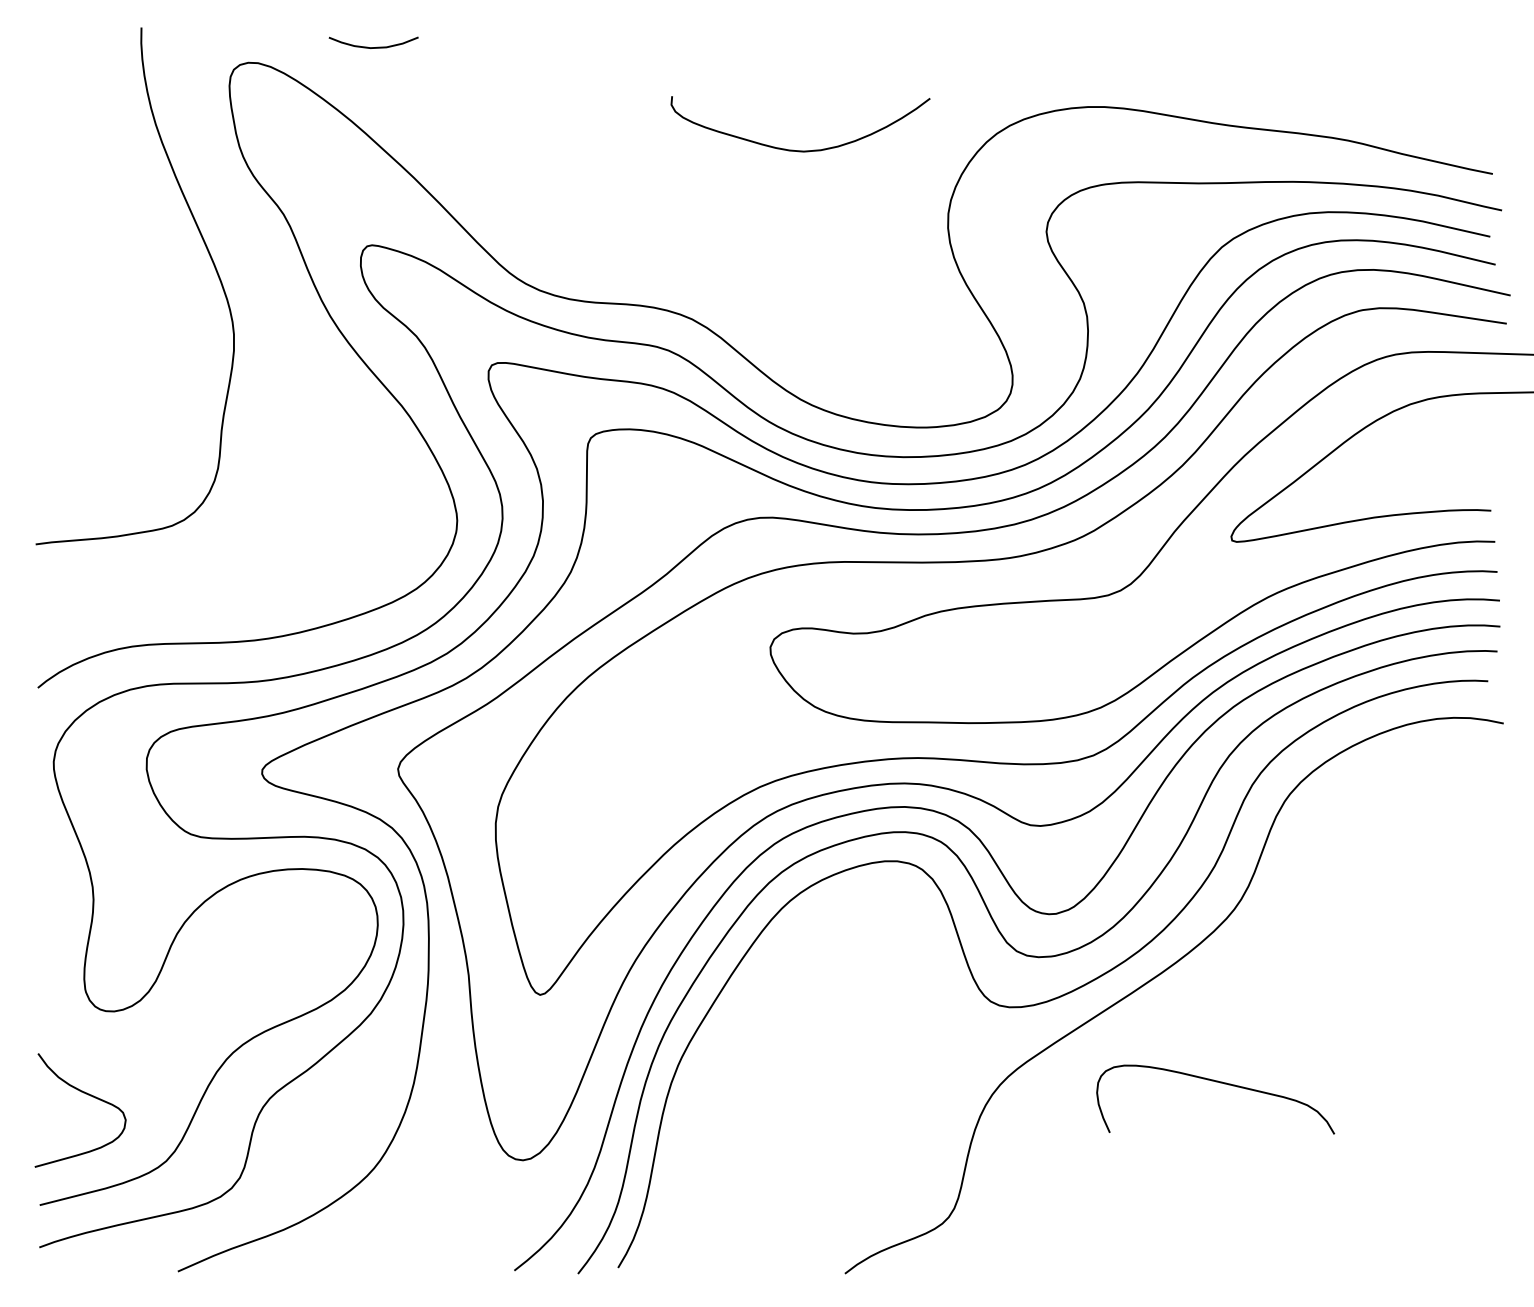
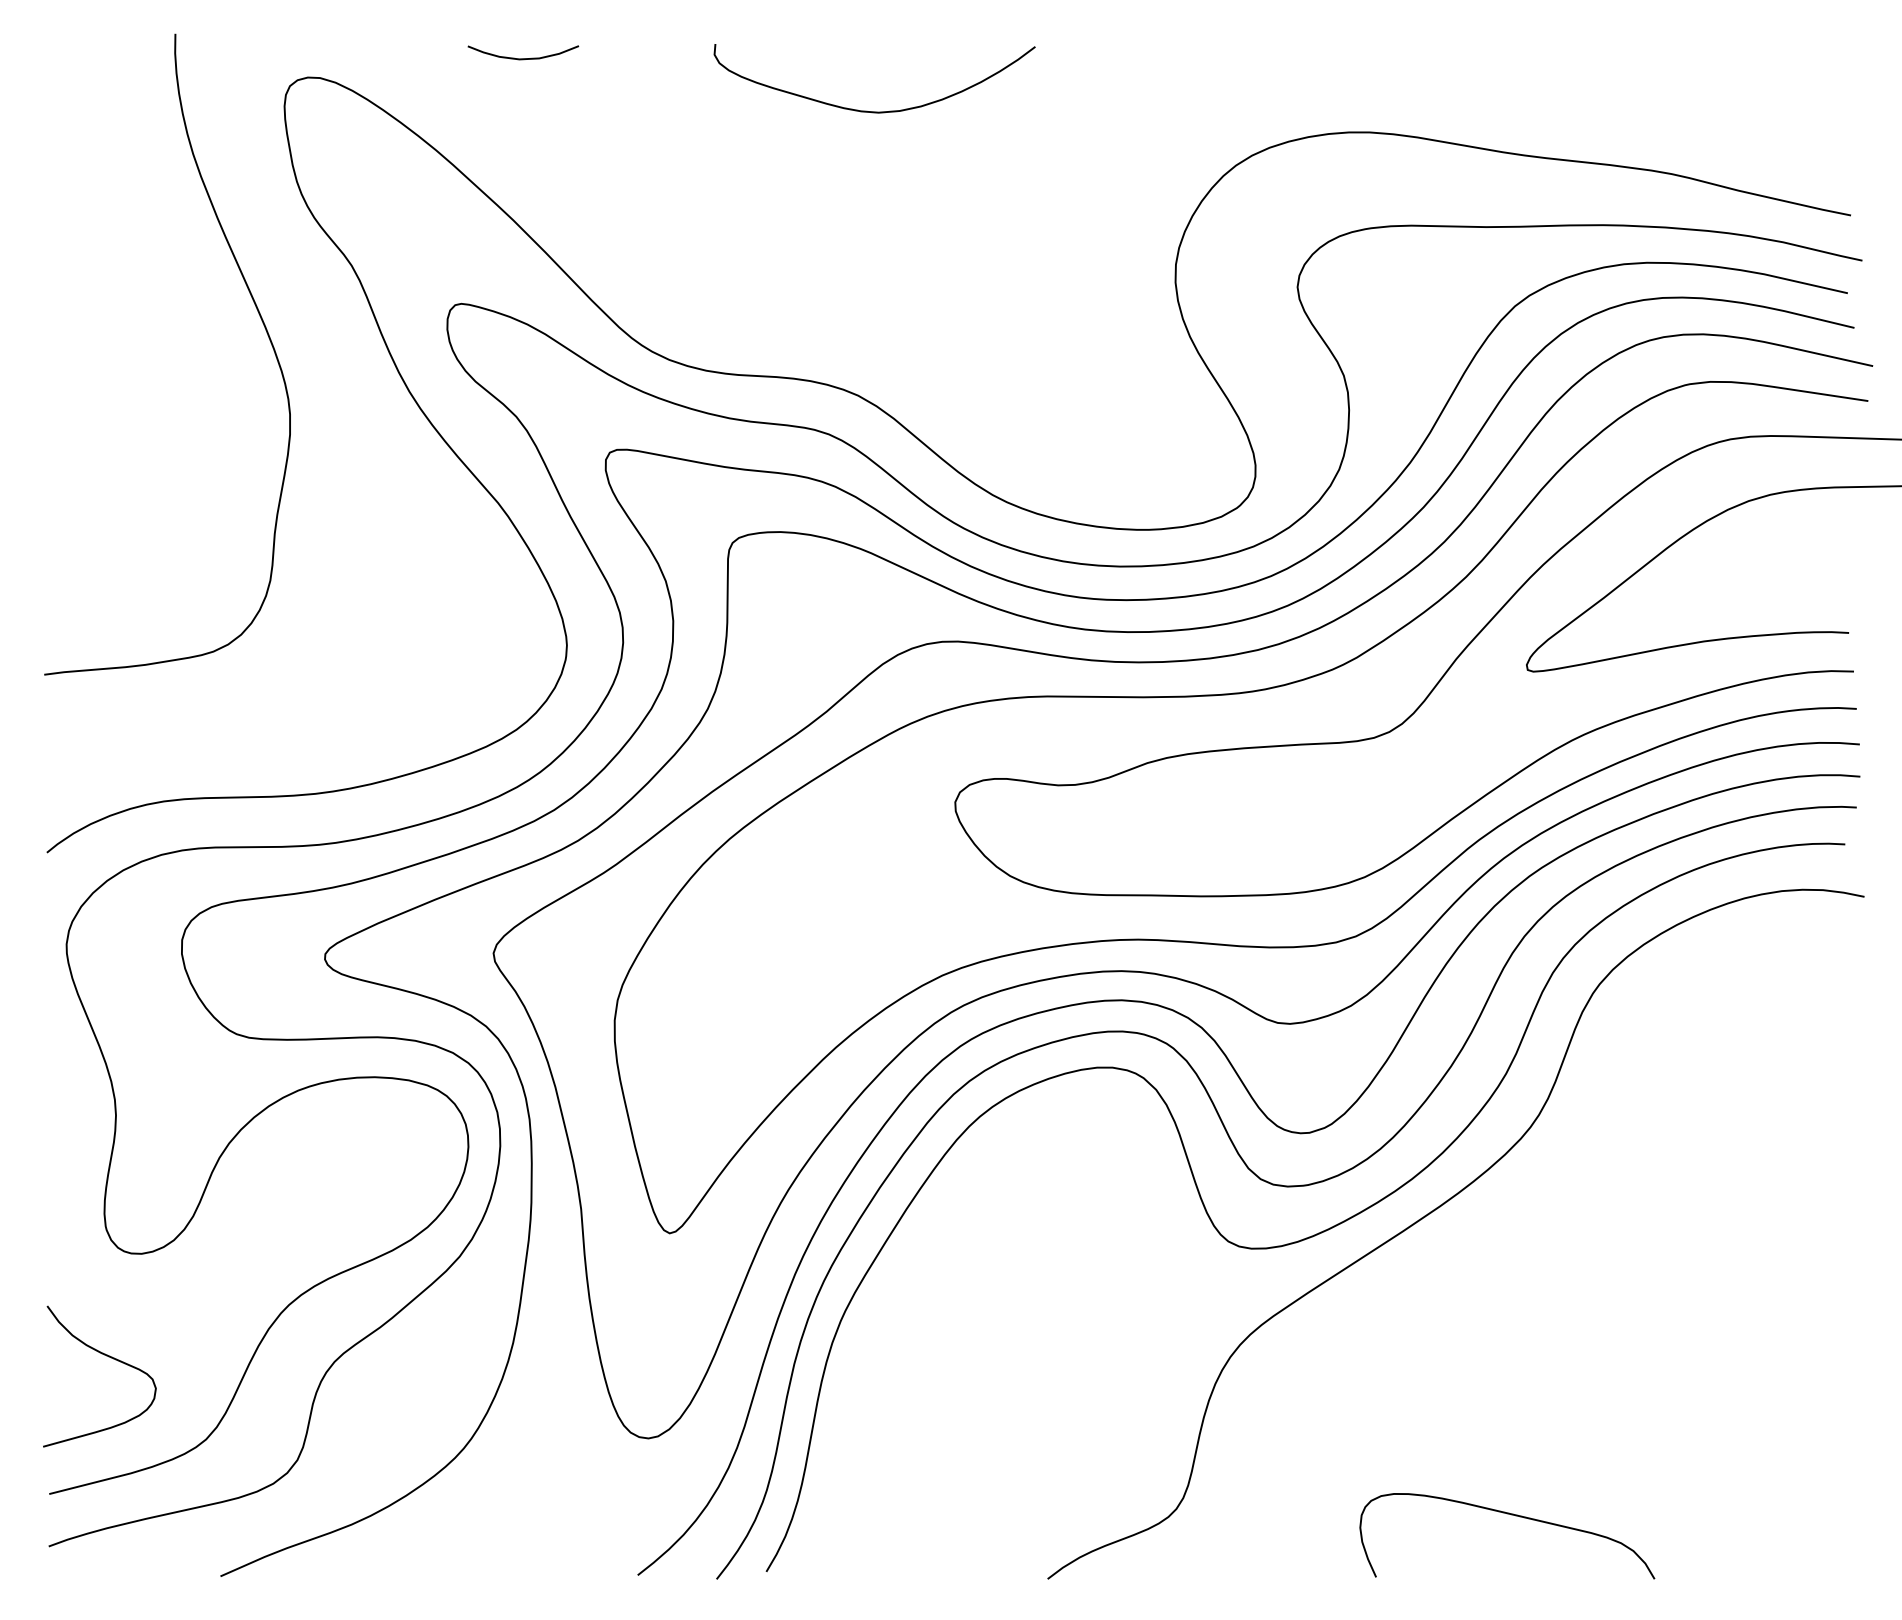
curve: (373, 47) -> (523, 58), moved
curve: (794, 149) -> (866, 110), moved
curve: (1219, 1082) -> (1511, 1515), moved

